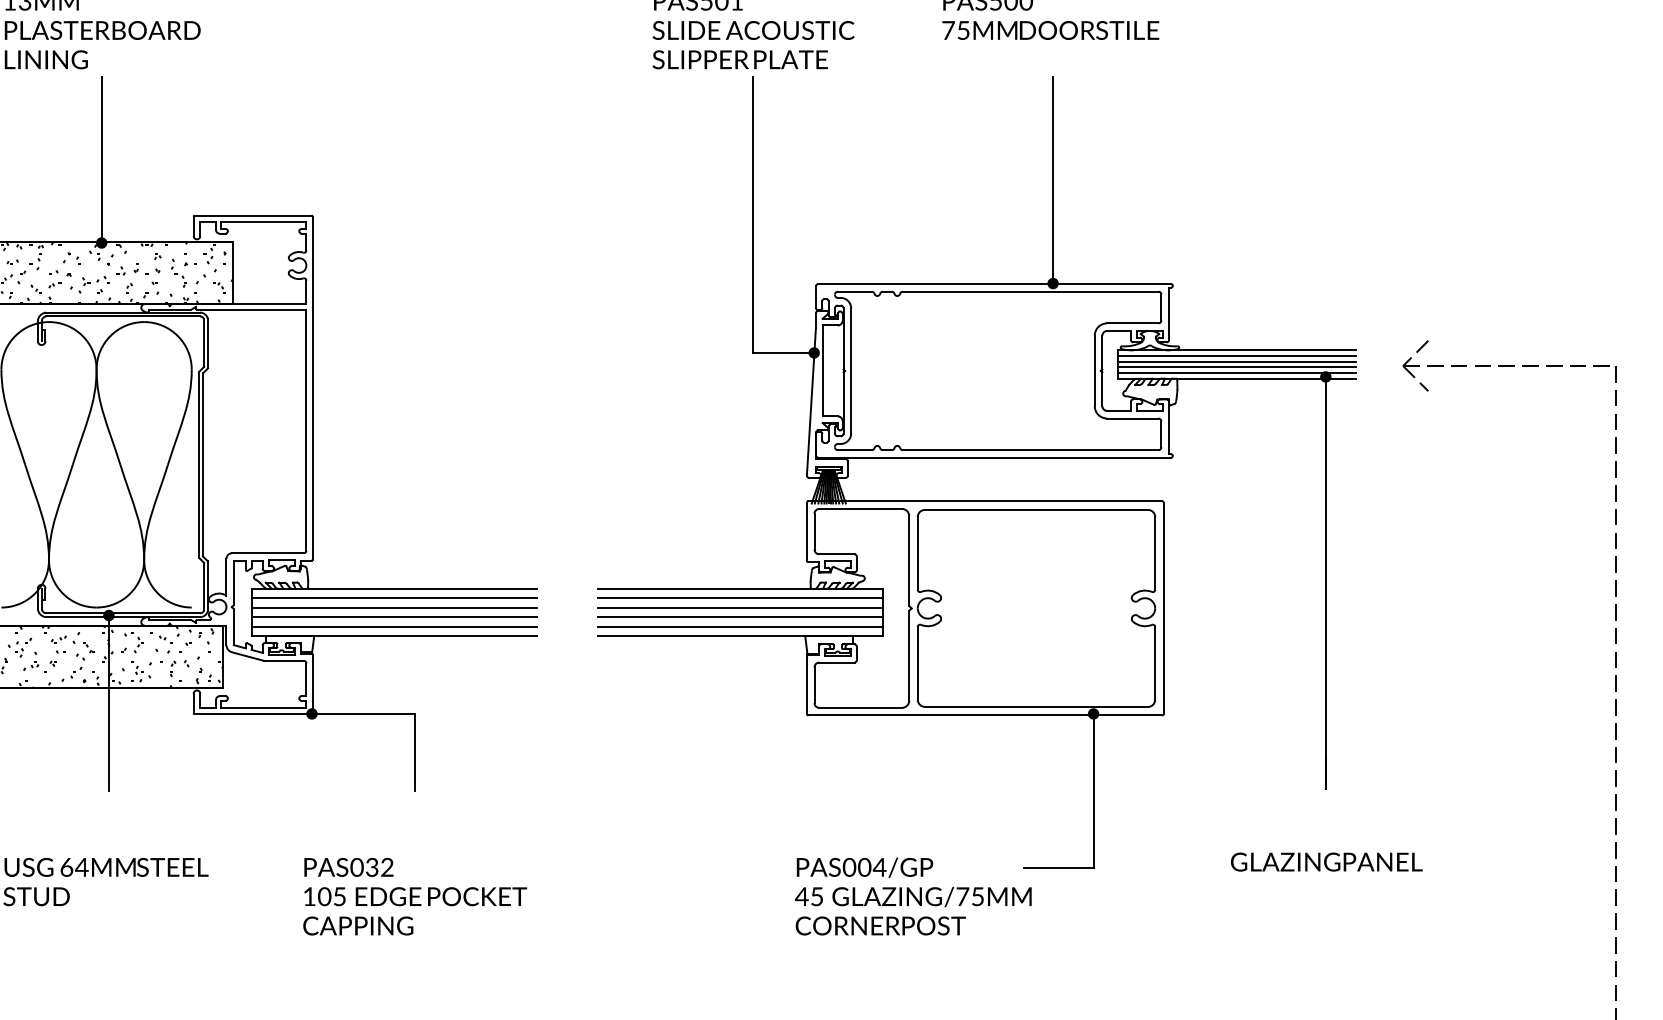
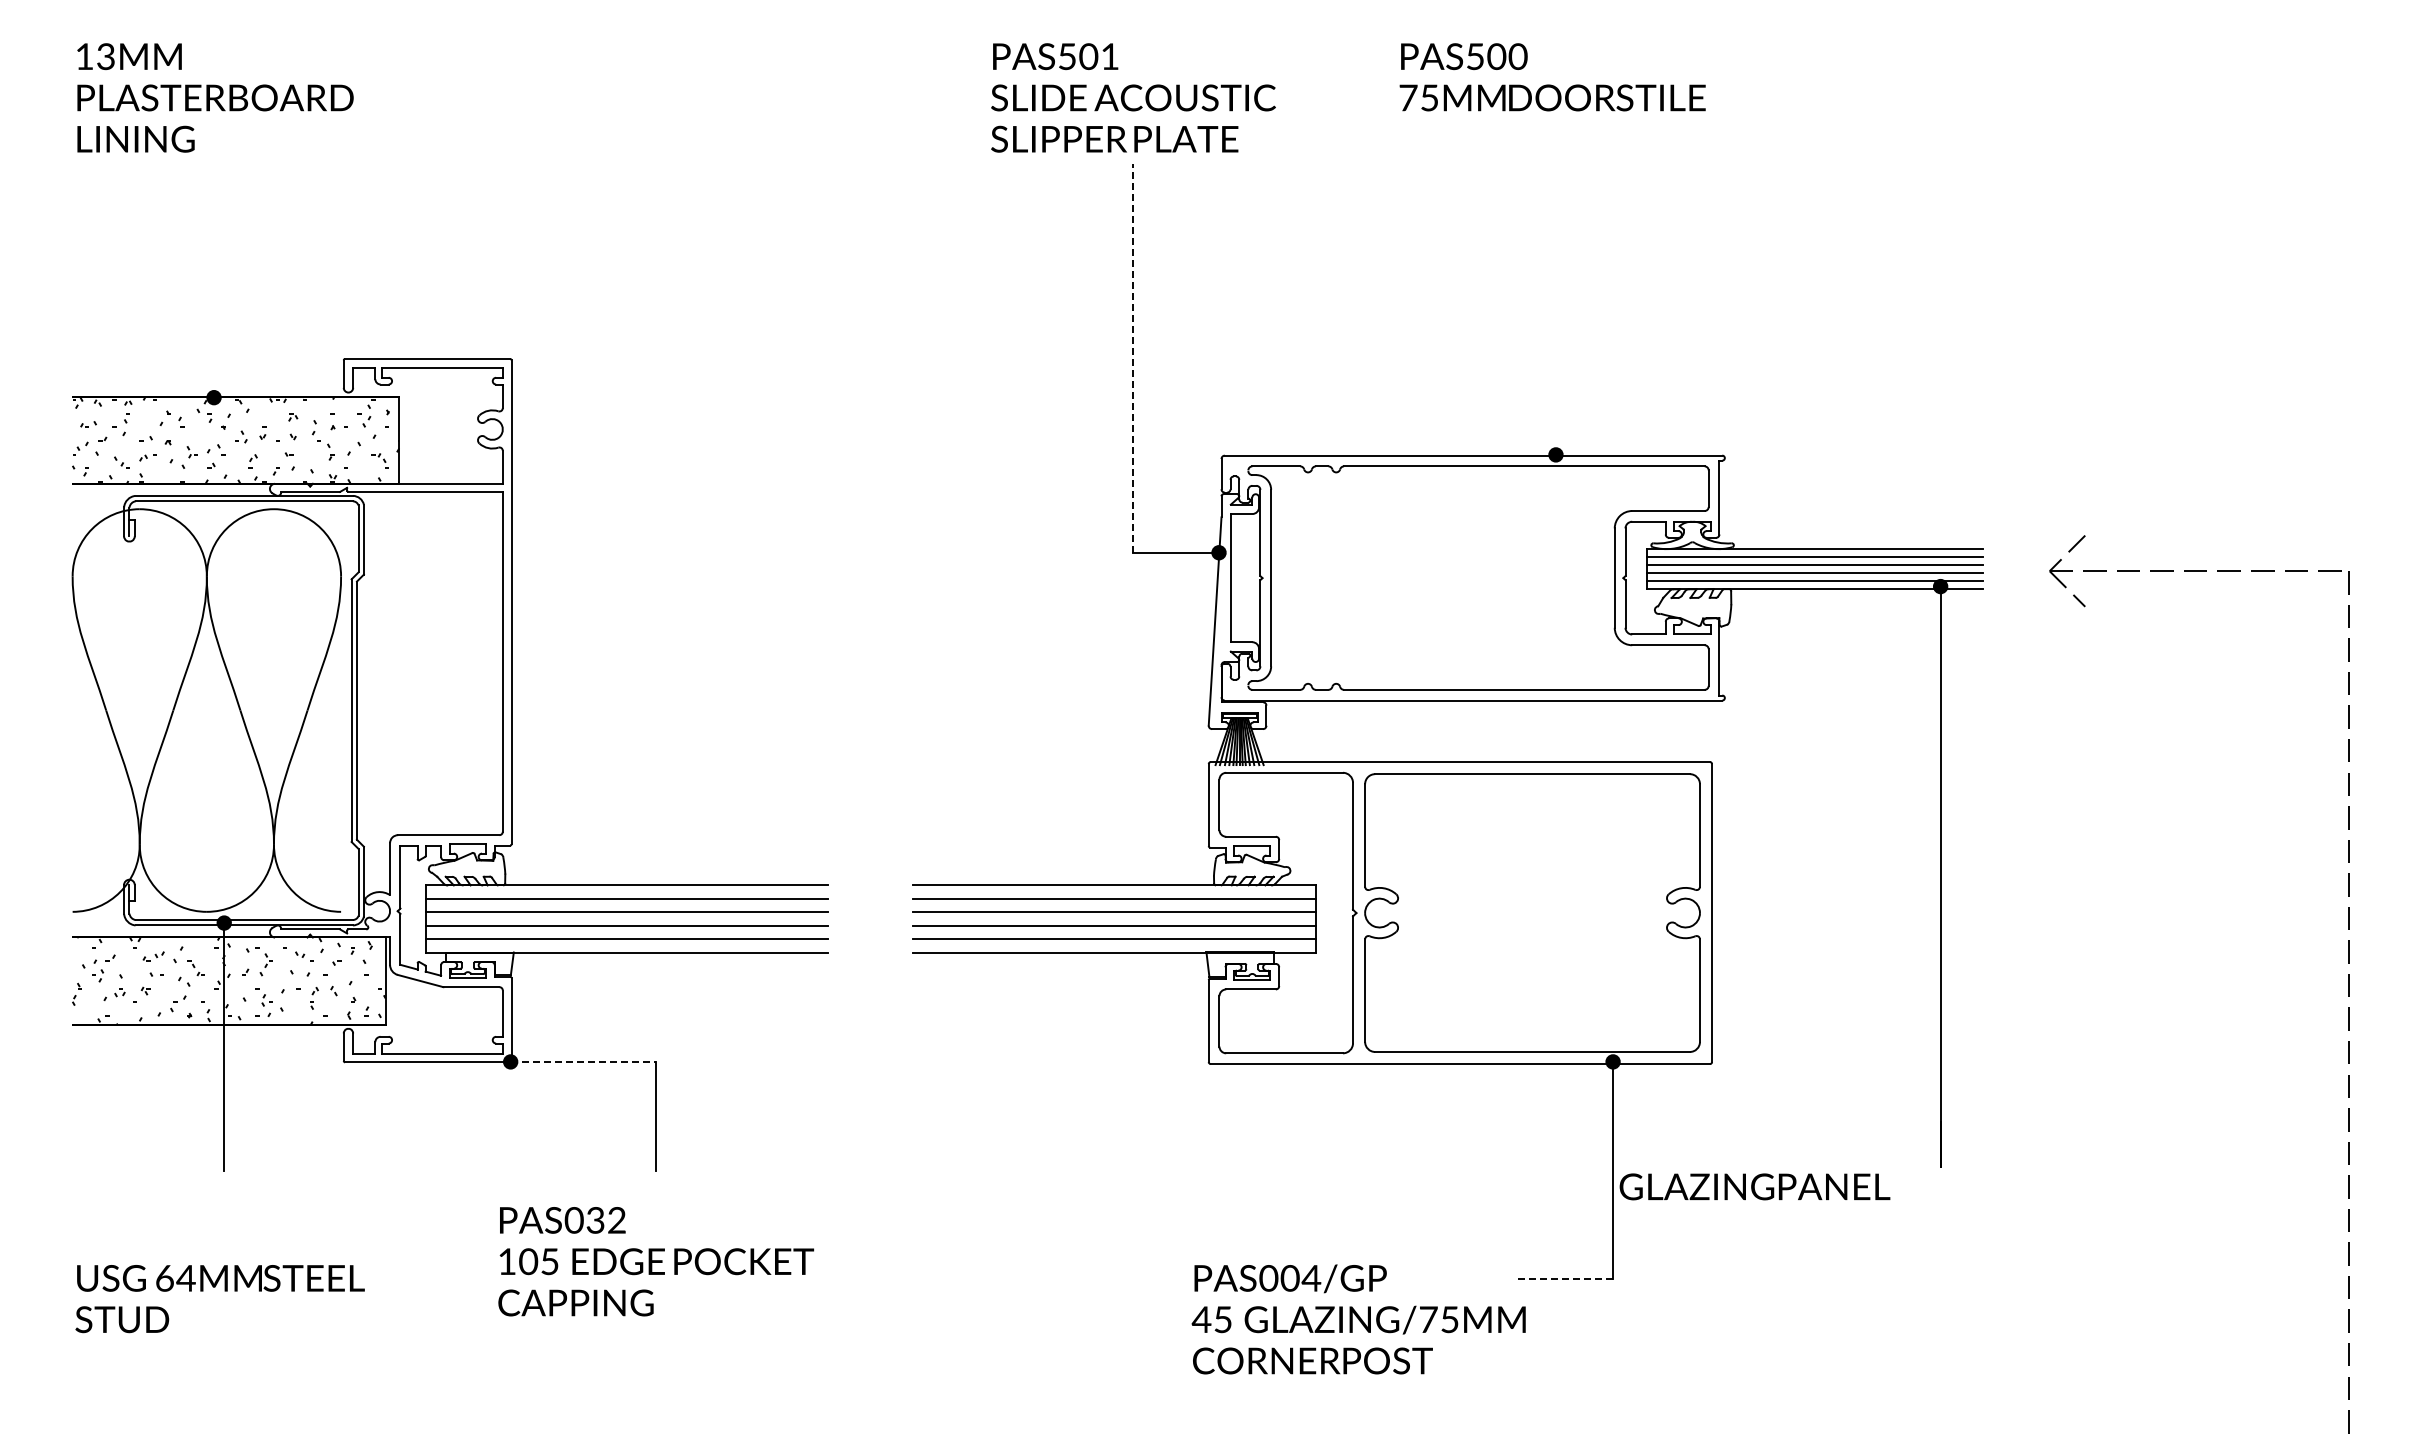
line: (102, 159) -> (214, 280), removed
line: (1052, 180) -> (1555, 309), removed
line: (752, 214) -> (1132, 357), solid -> dashed
line: (363, 713) -> (583, 1061), solid -> dashed
text: (1326, 861) -> (1754, 1186), moved
line: (1058, 867) -> (1563, 1278), solid -> dashed
text: (415, 896) -> (656, 1261), moved

